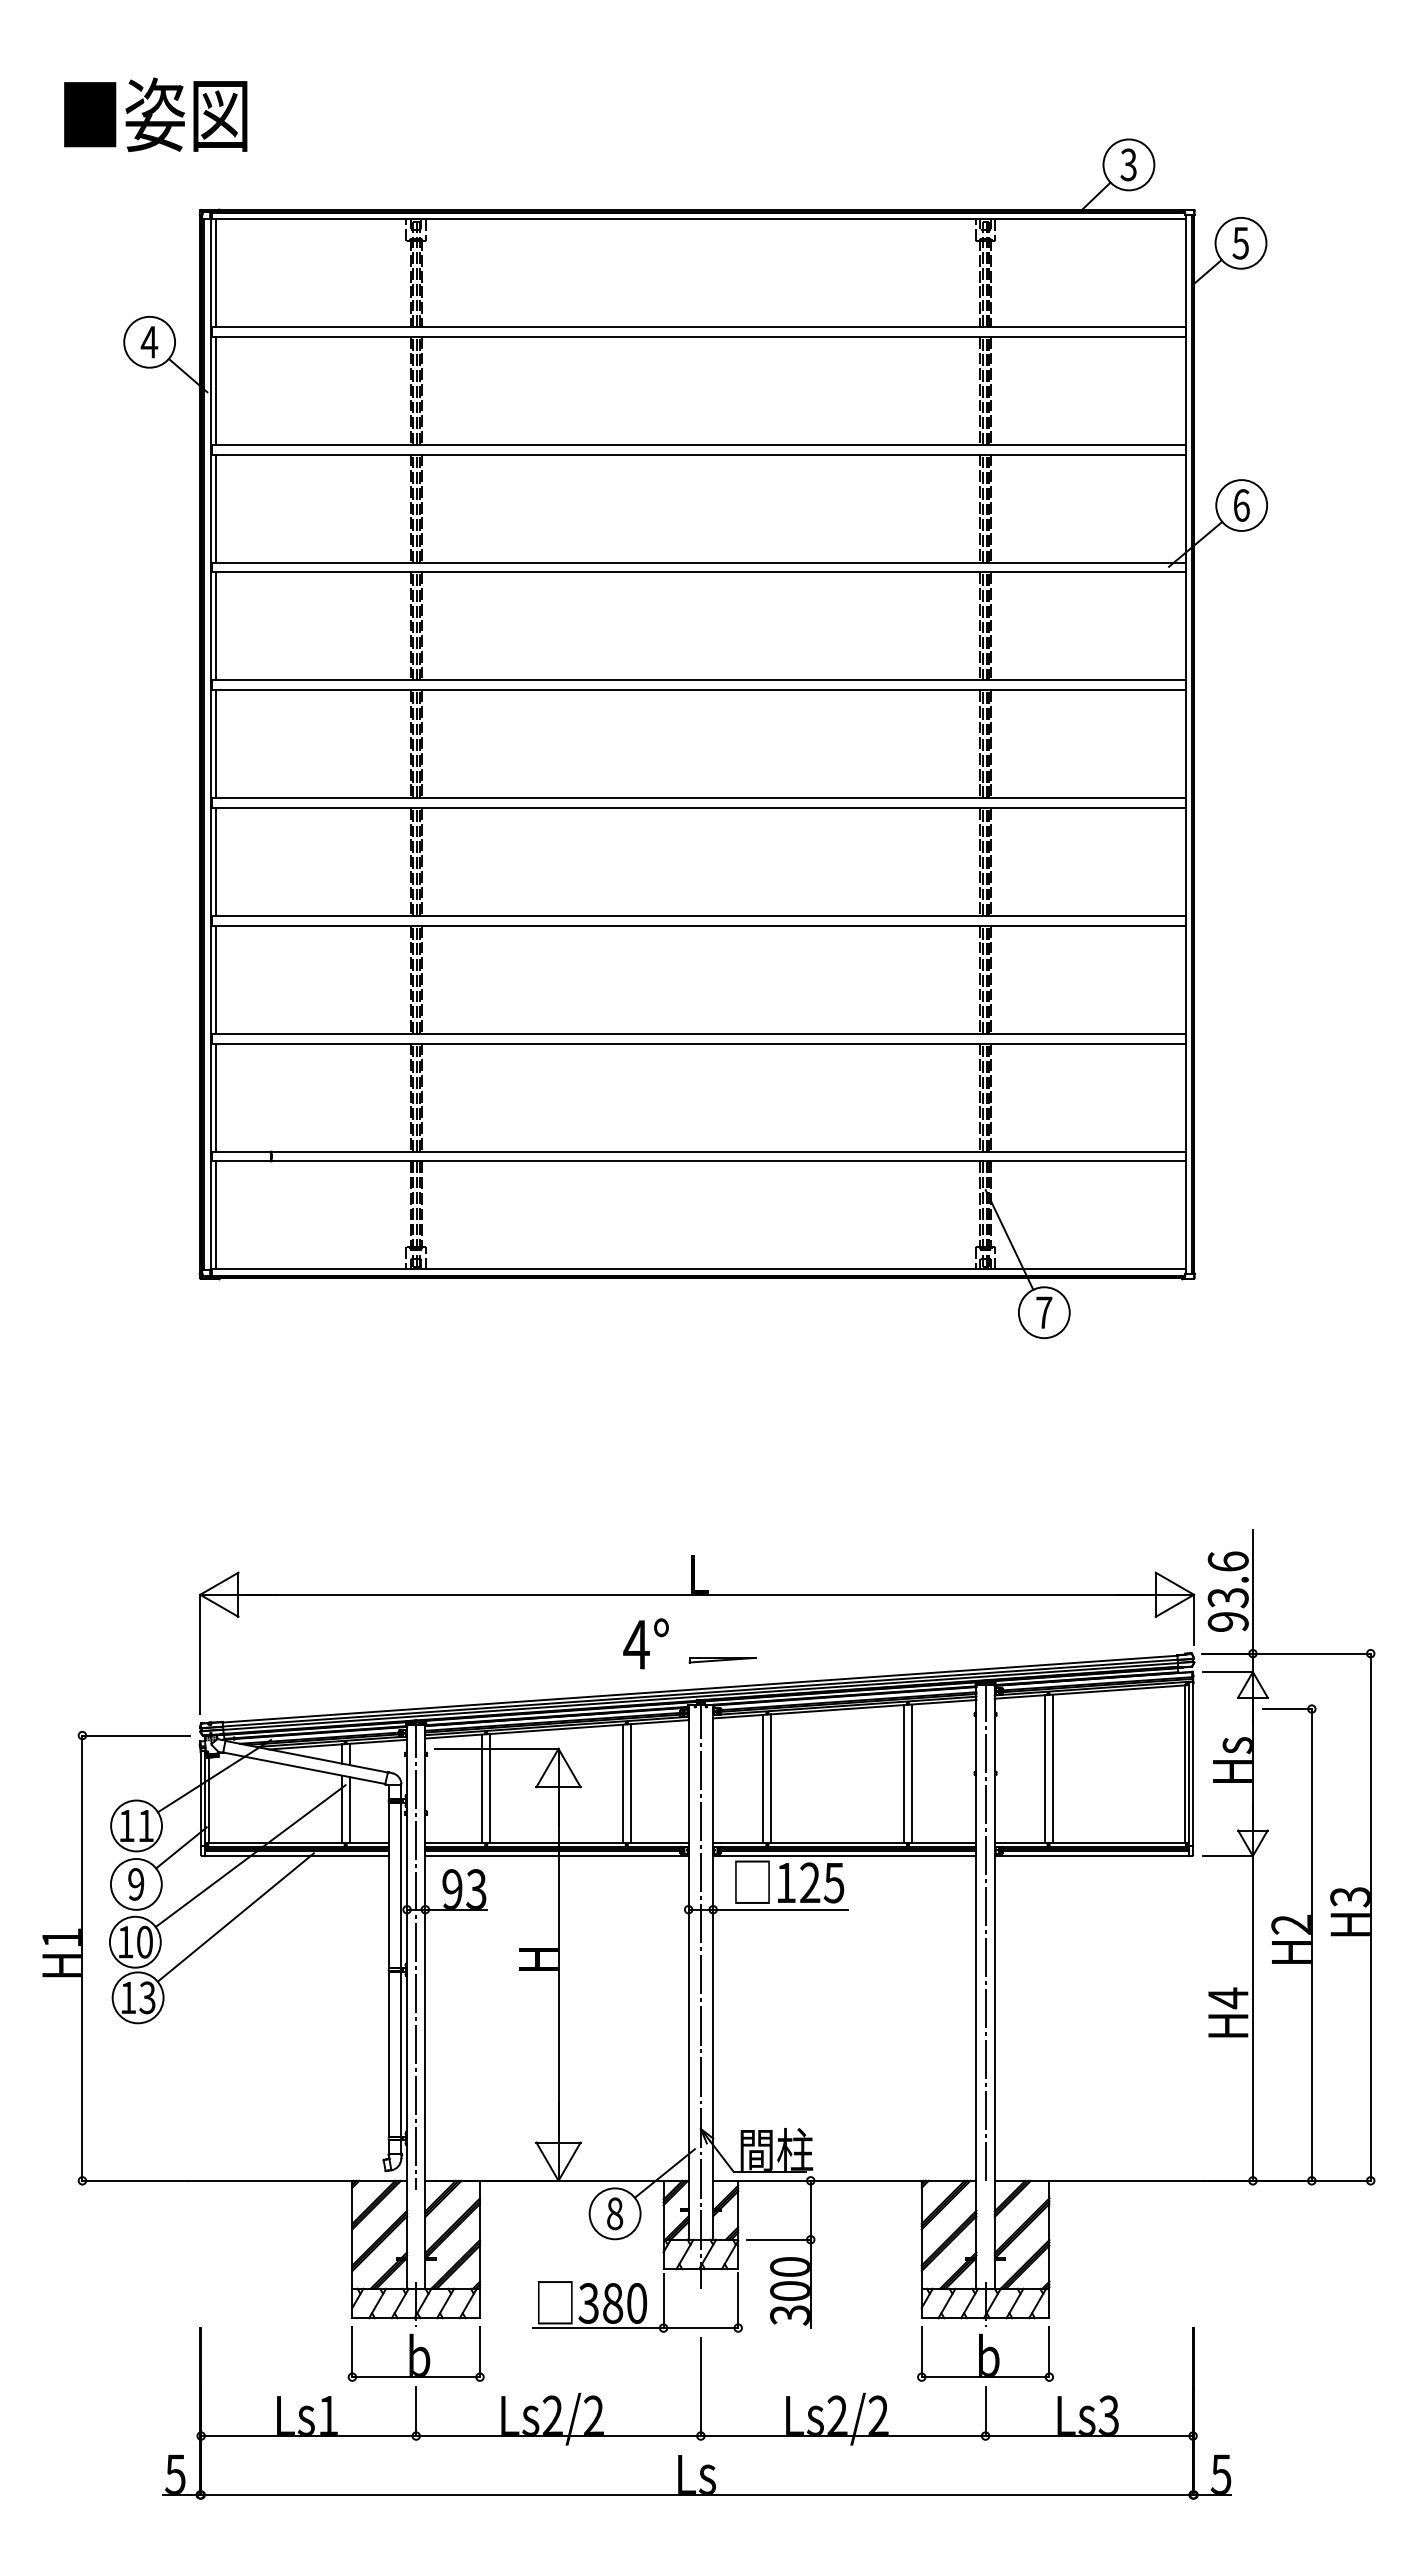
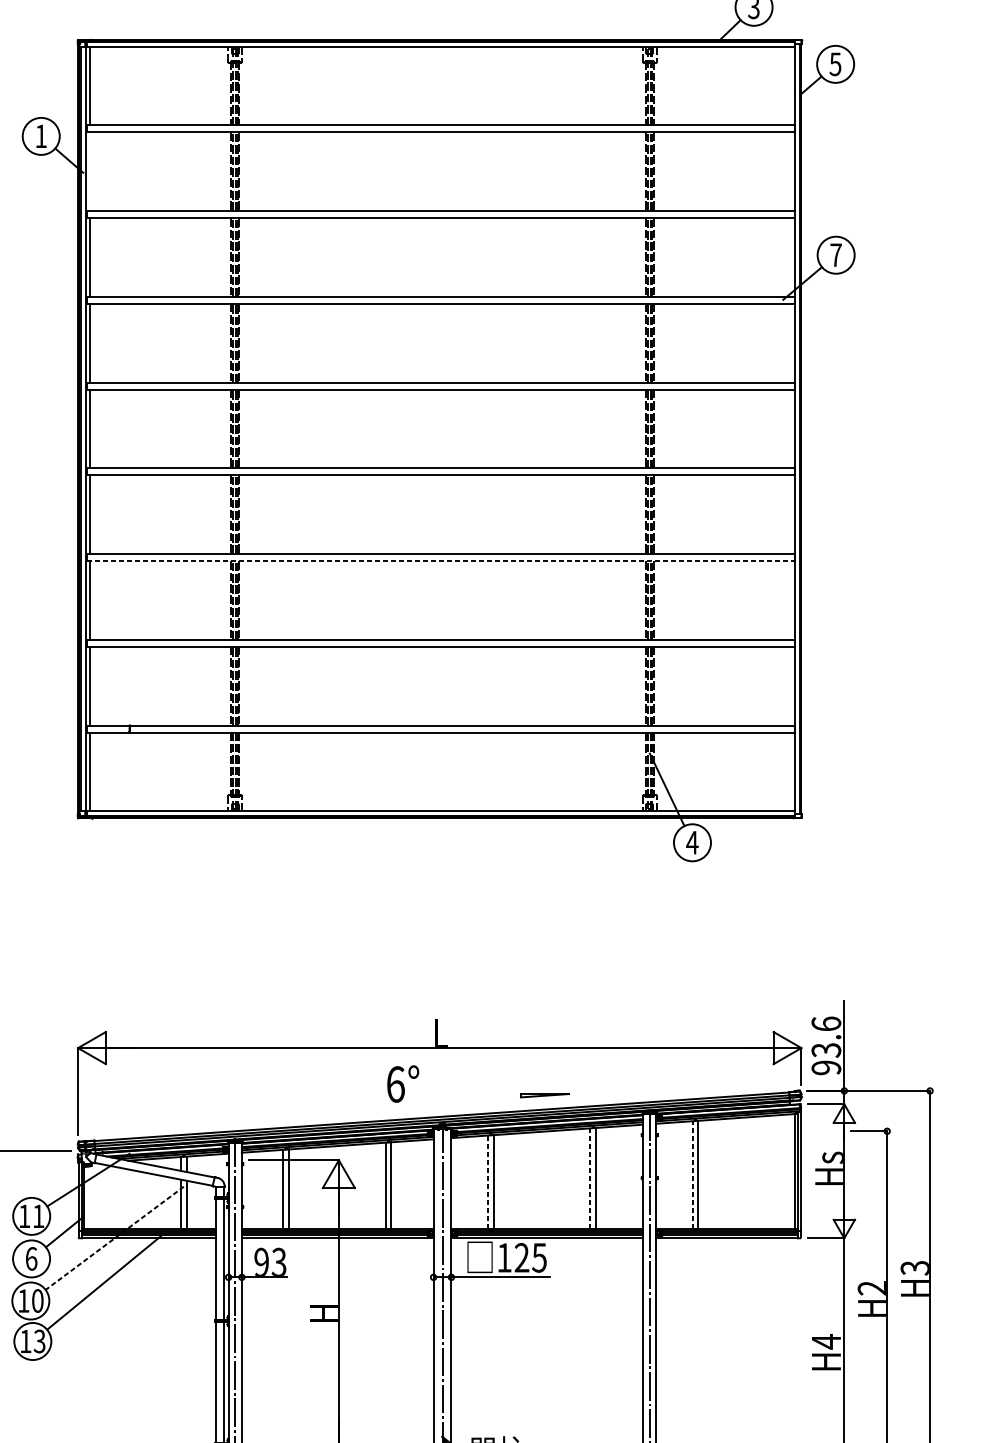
text: (149, 342) -> (41, 136), 4 -> 1
line: (216, 390) -> (89, 171), removed
text: (1241, 505) -> (836, 255), 6 -> 7
line: (698, 925) -> (440, 560), solid -> dashed
text: (1043, 1312) -> (691, 842), 7 -> 4
text: (636, 1644) -> (395, 1084), 4° -> 6°
part: (722, 1660) -> (544, 1095), moved
line: (1044, 1768) -> (692, 1174), solid -> dashed
line: (904, 1773) -> (590, 1178), solid -> dashed
line: (763, 1778) -> (488, 1181), solid -> dashed
line: (250, 1856) -> (114, 1238), solid -> dashed
text: (136, 1884) -> (31, 1258), 9 -> 6

